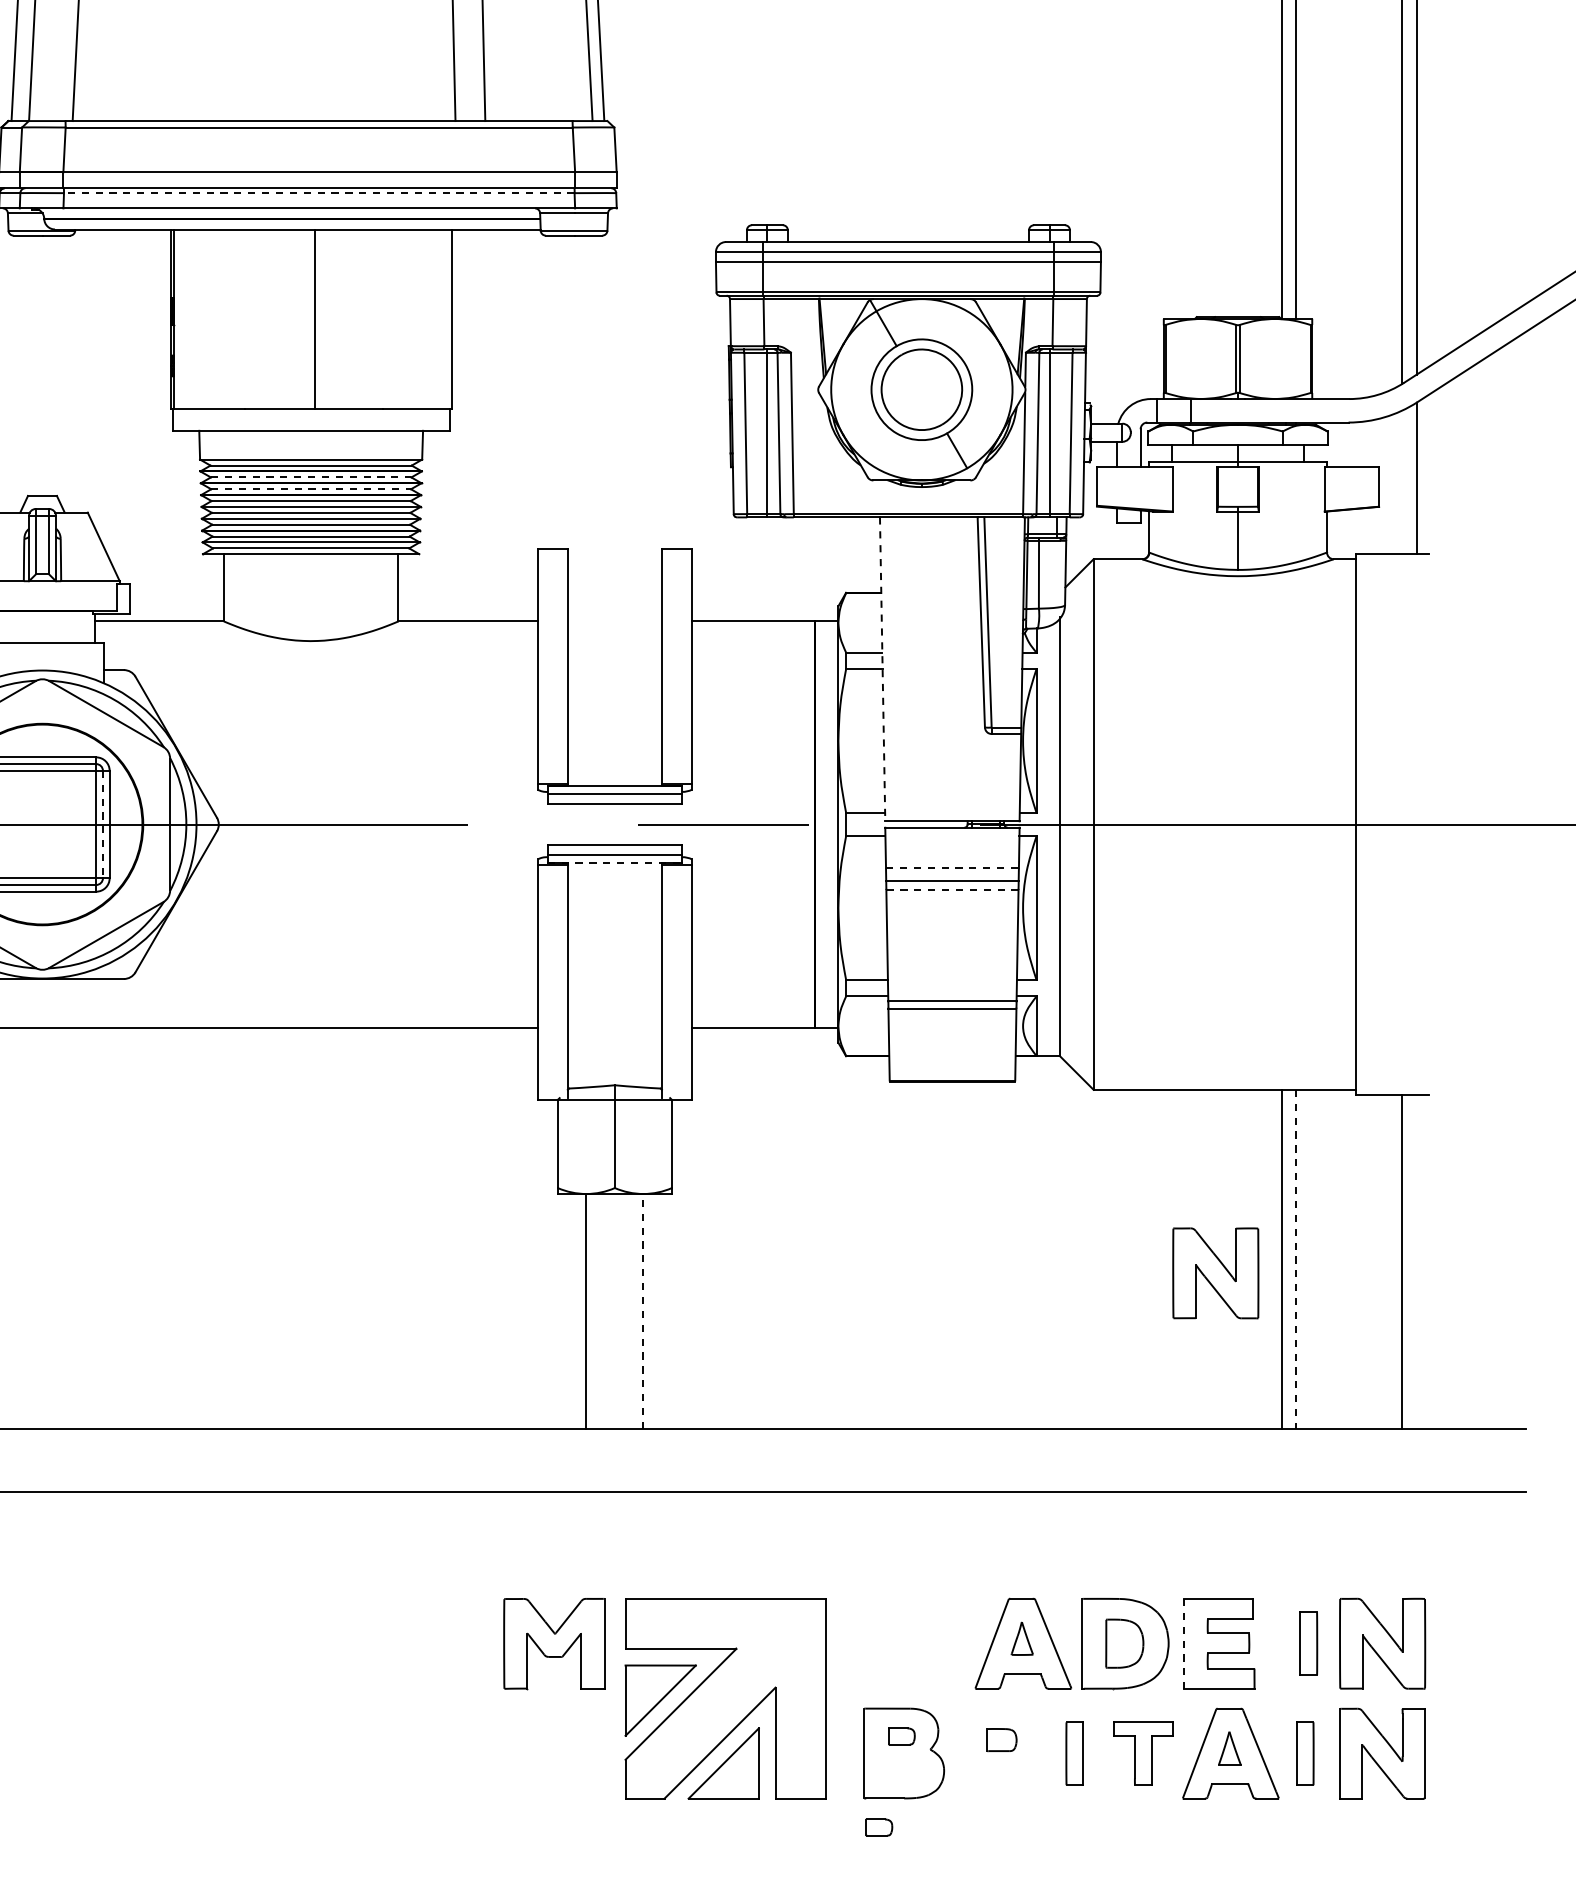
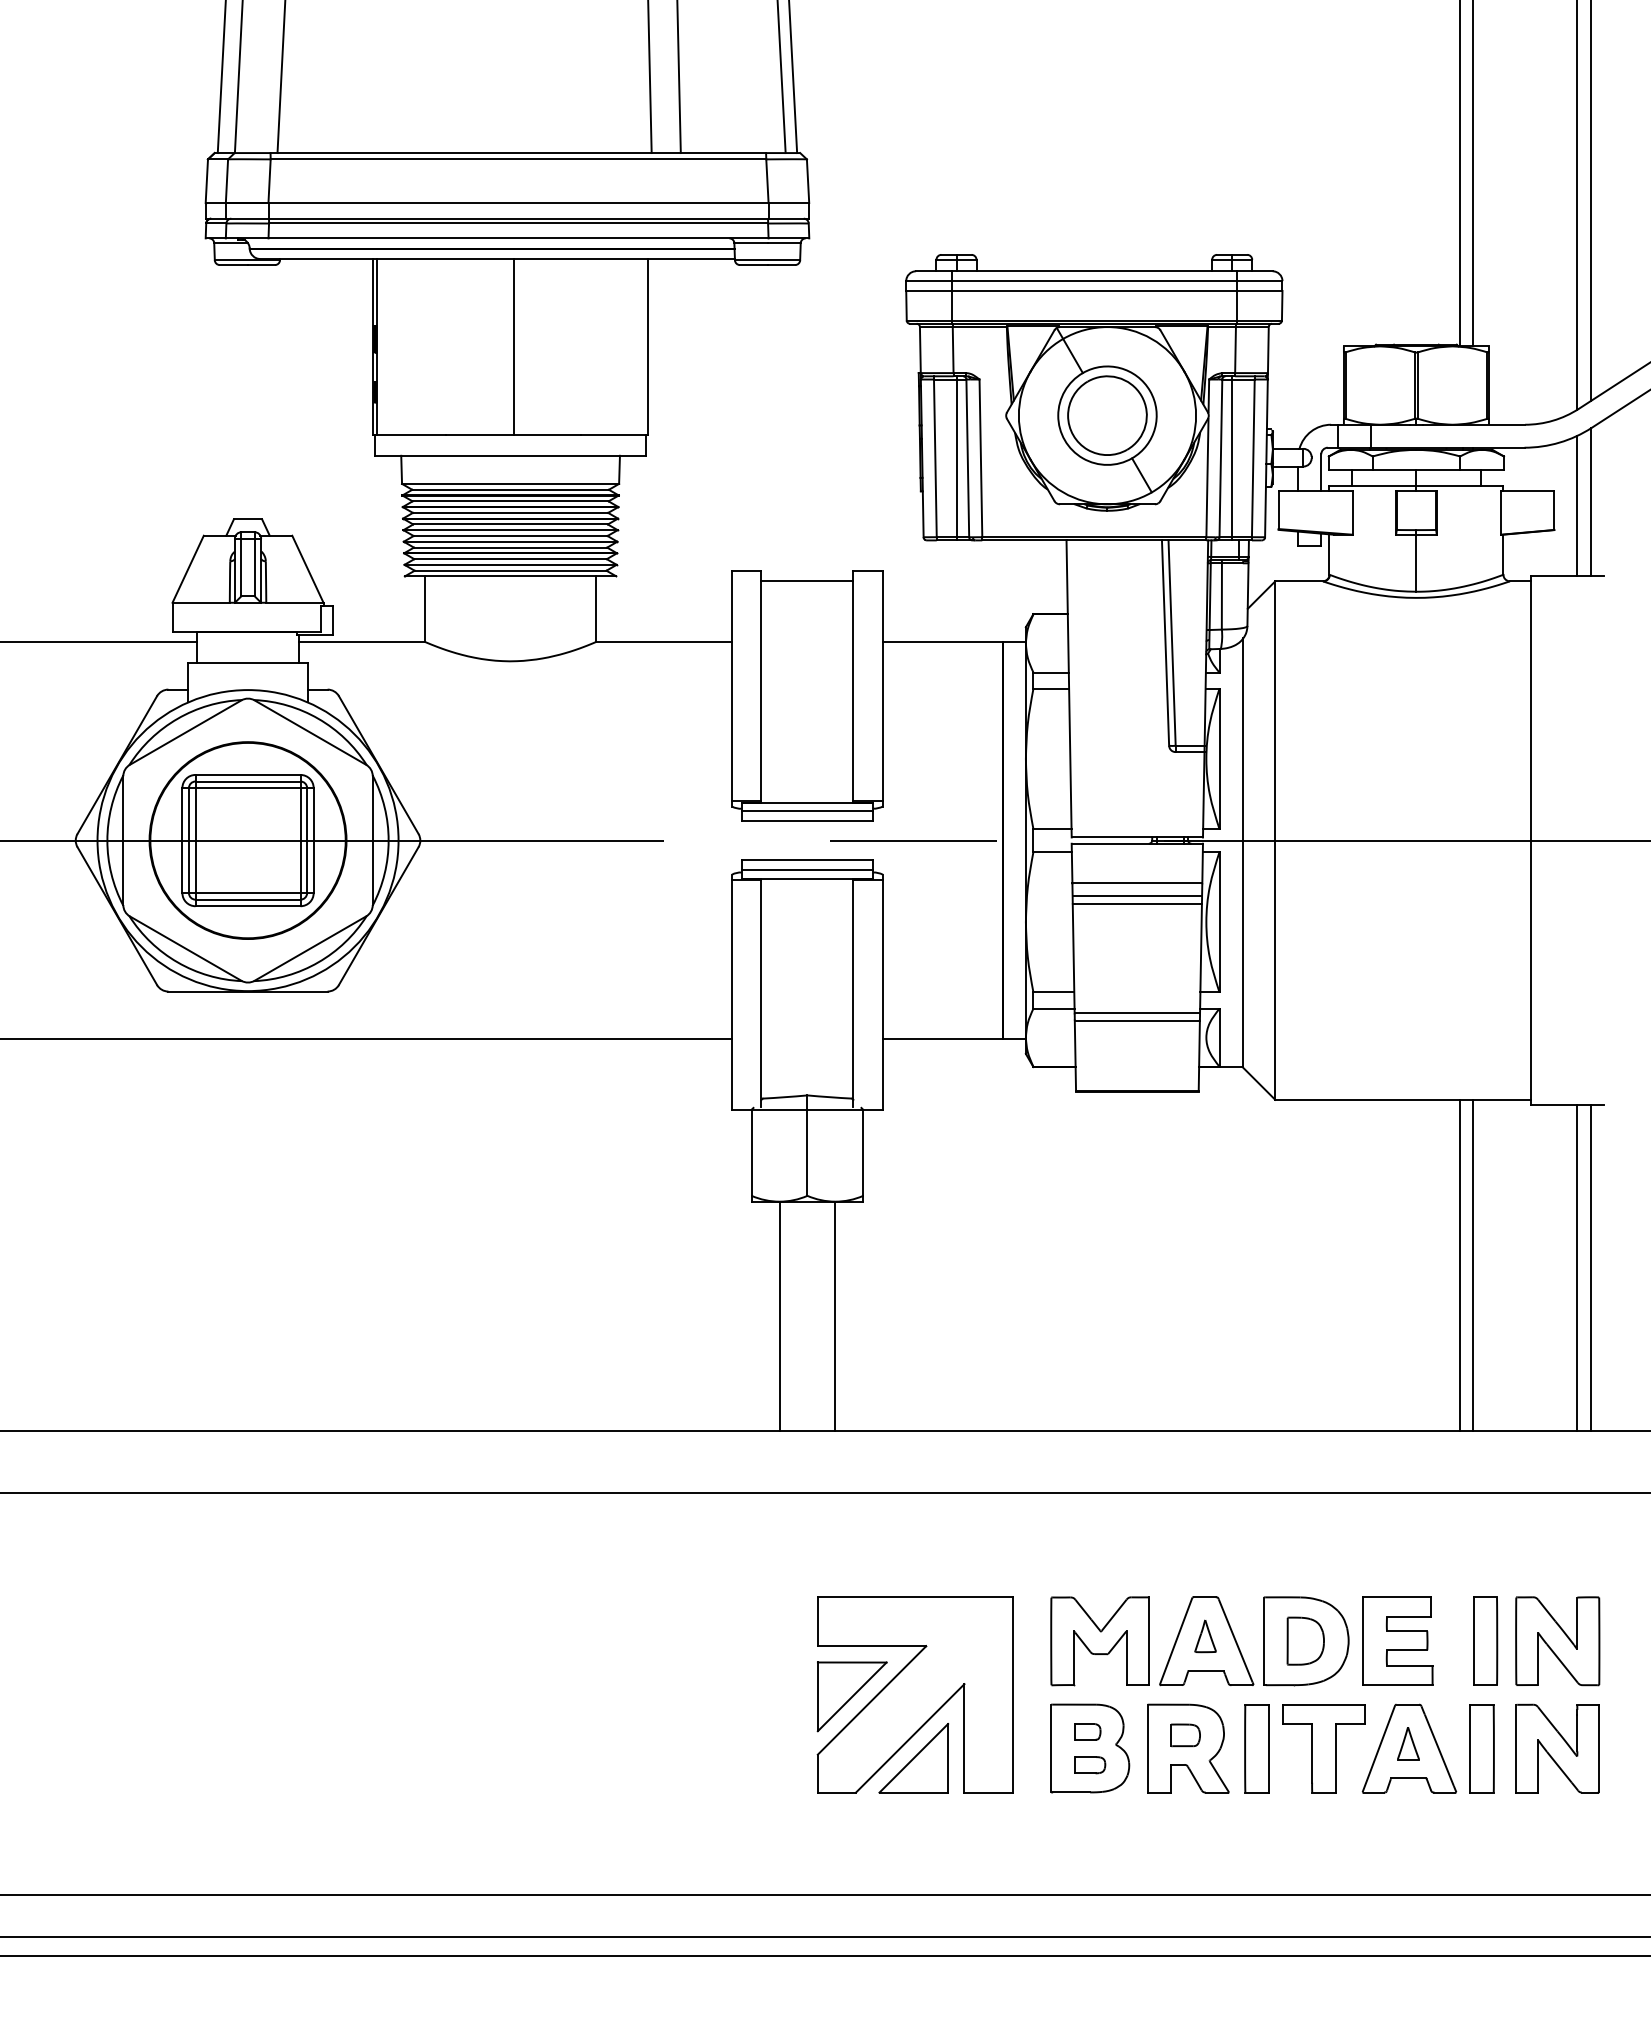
line: (319, 193) -> (518, 223), dashed -> solid
line: (312, 477) -> (511, 501), dashed -> solid
line: (1402, 481) -> (1577, 505), added
line: (311, 488) -> (510, 512), dashed -> solid
line: (614, 559) -> (807, 581), added
line: (883, 668) -> (1069, 688), dashed -> solid
line: (103, 824) -> (307, 840), dashed -> solid
line: (614, 863) -> (807, 878), dashed -> solid
line: (952, 868) -> (1137, 883), dashed -> solid
line: (952, 889) -> (1137, 904), dashed -> solid
line: (1296, 1259) -> (1473, 1265), dashed -> solid
line: (1416, 1261) -> (1590, 1267), added
part: (1215, 1273) -> (1394, 1279), removed
line: (643, 1311) -> (835, 1316), dashed -> solid
part: (1308, 1643) -> (1485, 1640), size x1.43
part: (553, 1644) -> (1099, 1641), moved
line: (1183, 1644) -> (1363, 1641), dashed -> solid
part: (1004, 1753) -> (1188, 1748), added
part: (1074, 1753) -> (1256, 1748), size x1.43
part: (1142, 1753) -> (1323, 1748), size x1.43
part: (1304, 1753) -> (1481, 1748), size x1.43
part: (904, 1770) -> (1090, 1765), added
part: (878, 1827) -> (1065, 1820), removed

